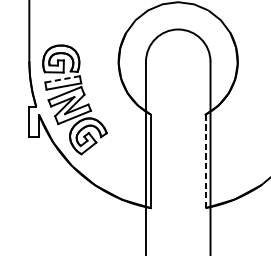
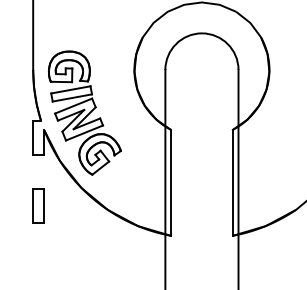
line: (62, 79) -> (70, 89), dashed -> solid
line: (205, 161) -> (232, 182), dashed -> solid
part: (34, 181) -> (38, 205), added

